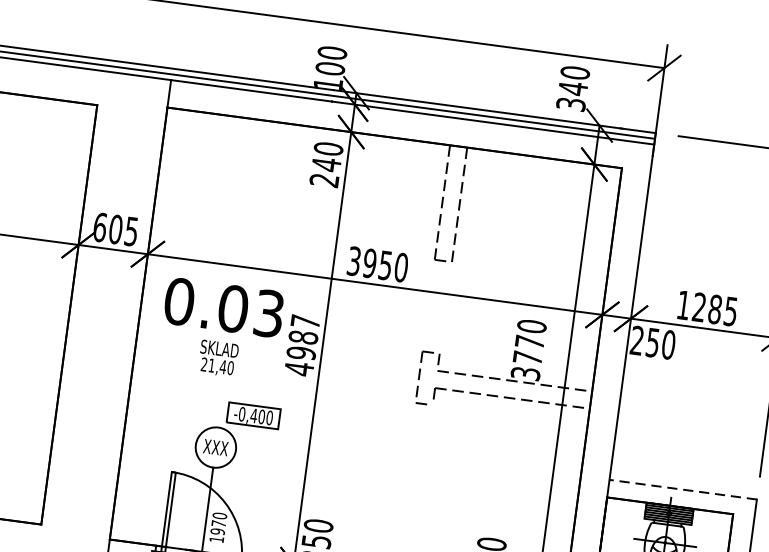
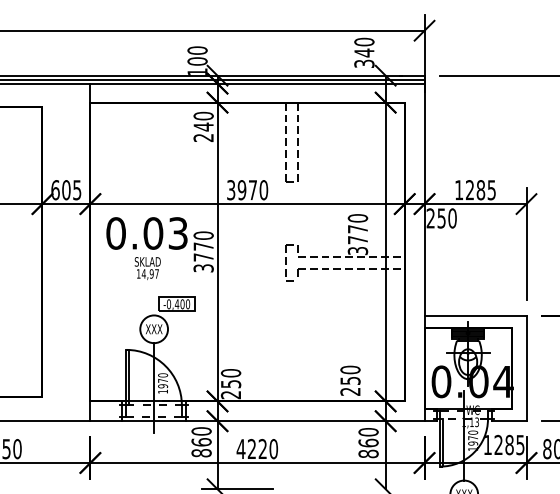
text: (384, 265) -> (252, 190), 3950 -> 3970
text: (302, 344) -> (203, 251), 4987 -> 3770
text: (217, 365) -> (147, 273), 21,40 -> 14,97
line: (683, 489) -> (475, 315), dashed -> solid

